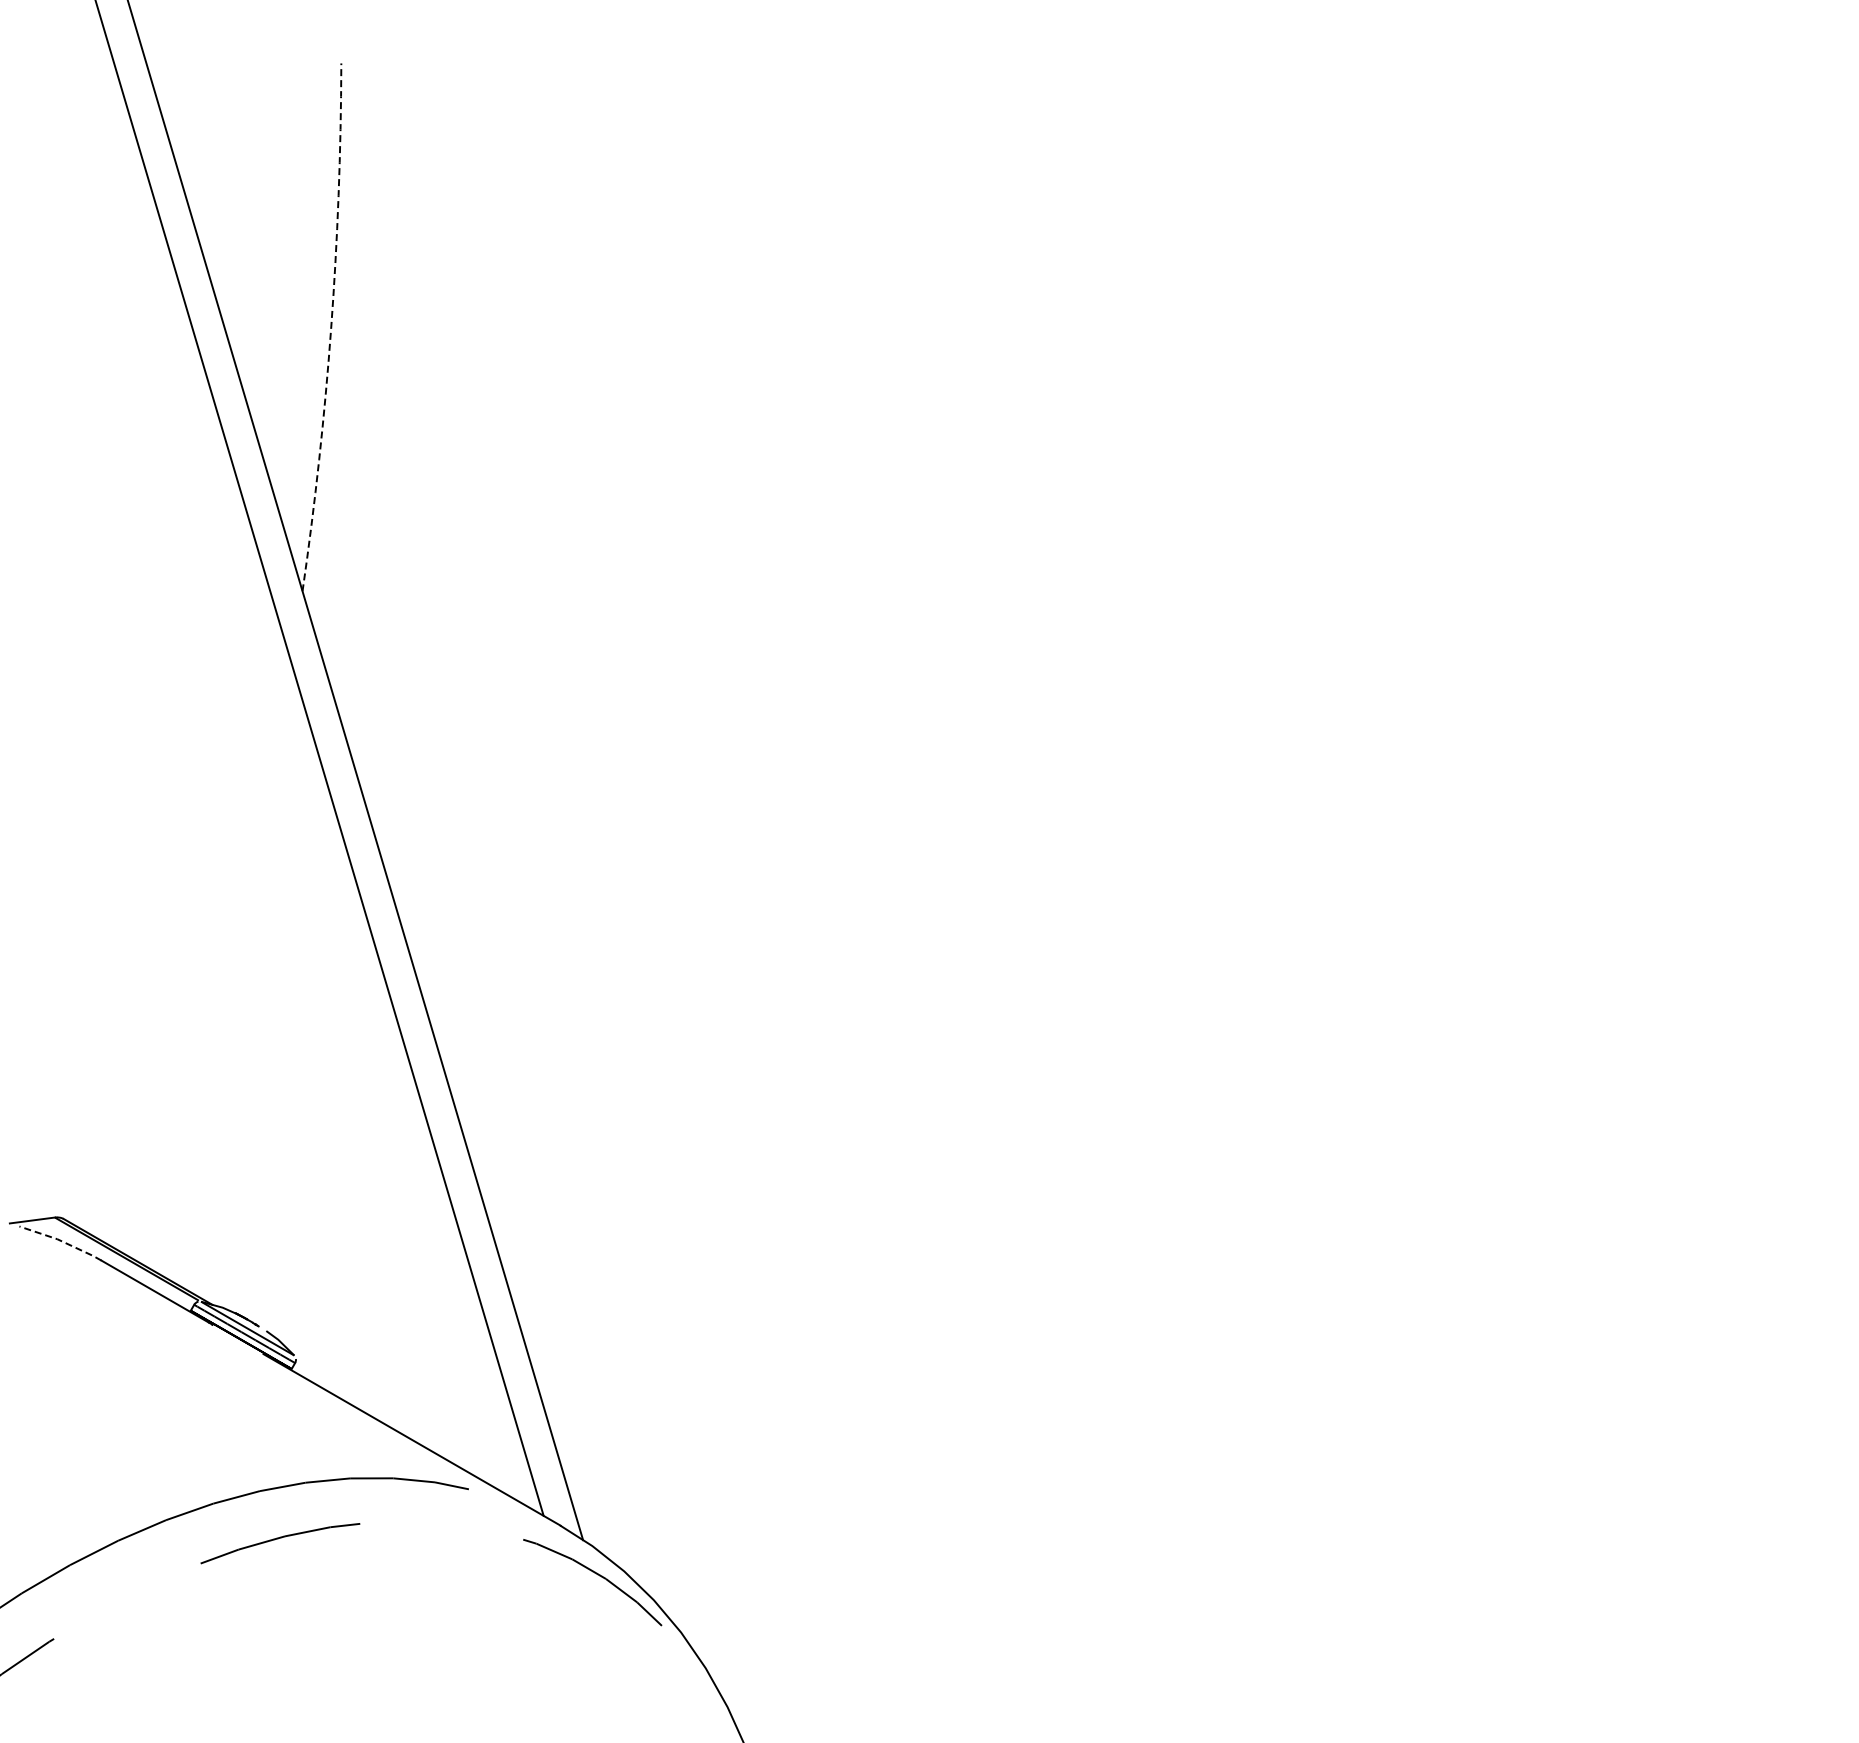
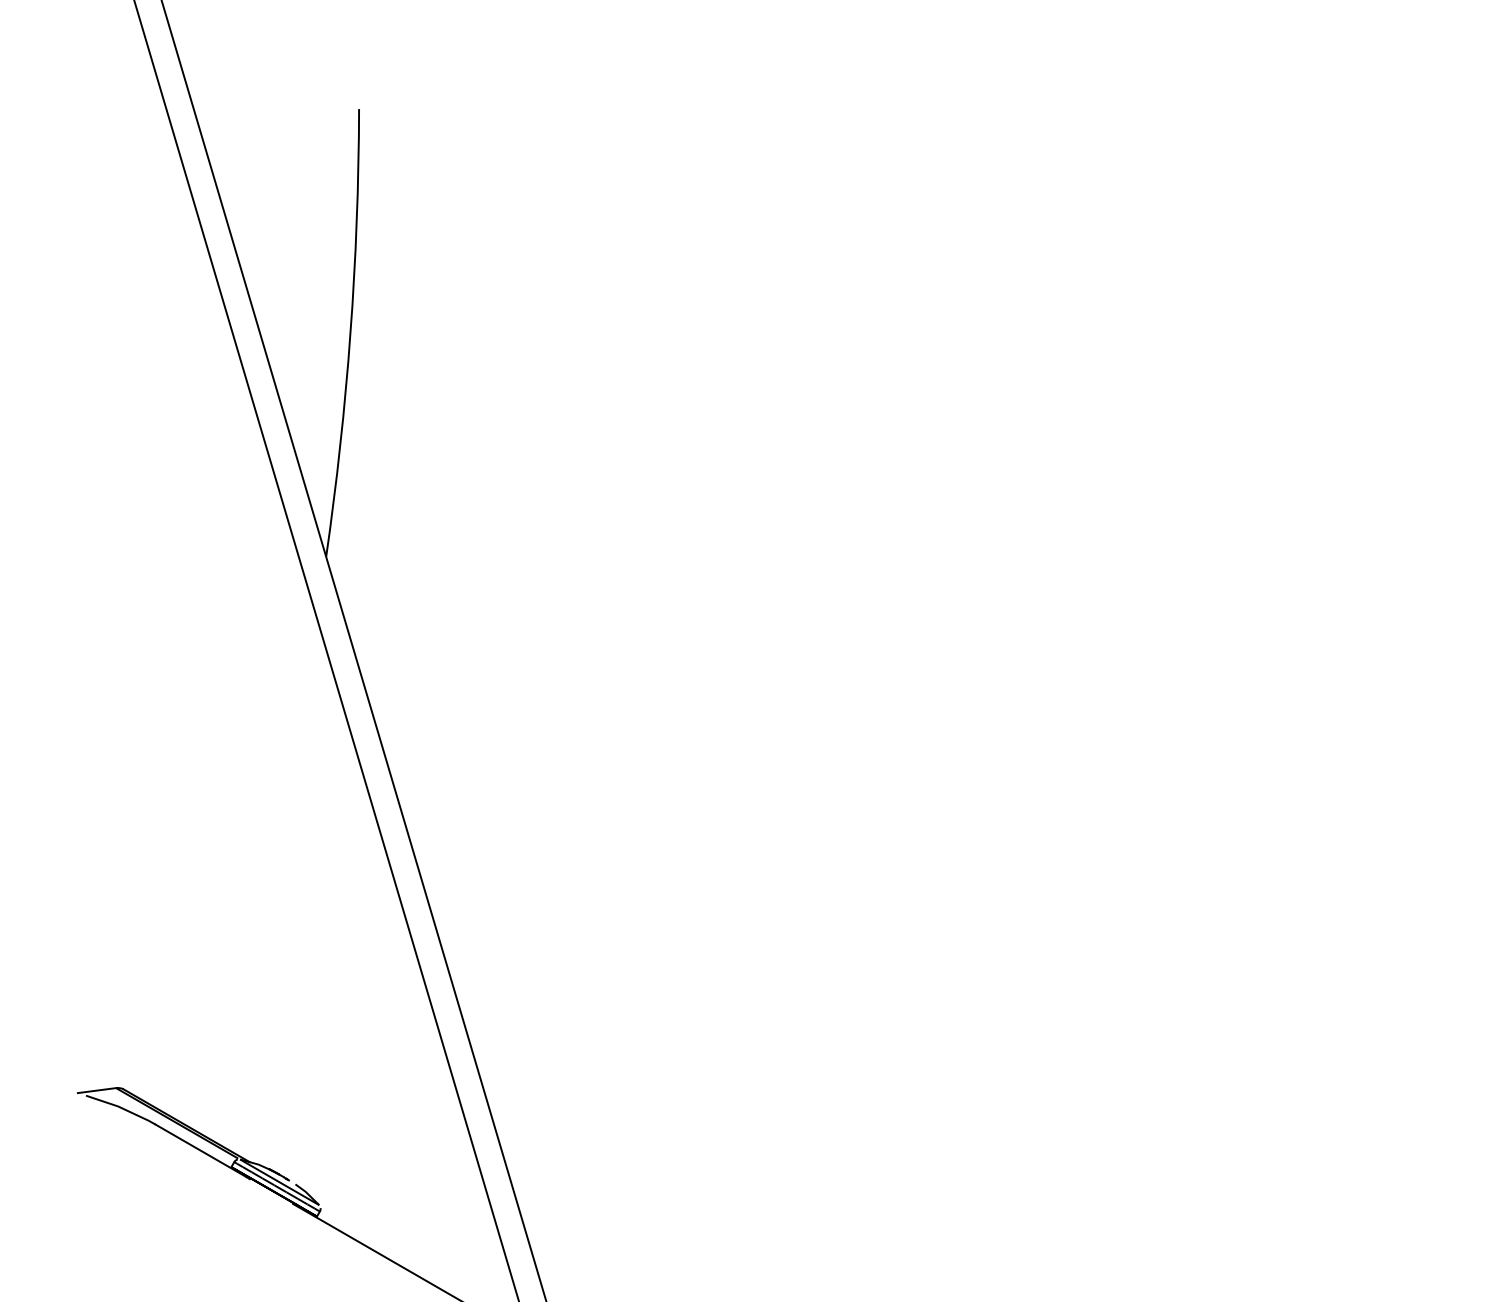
arc: (331, 328) -> (350, 333), dashed -> solid
line: (61, 1241) -> (121, 1108), dashed -> solid

